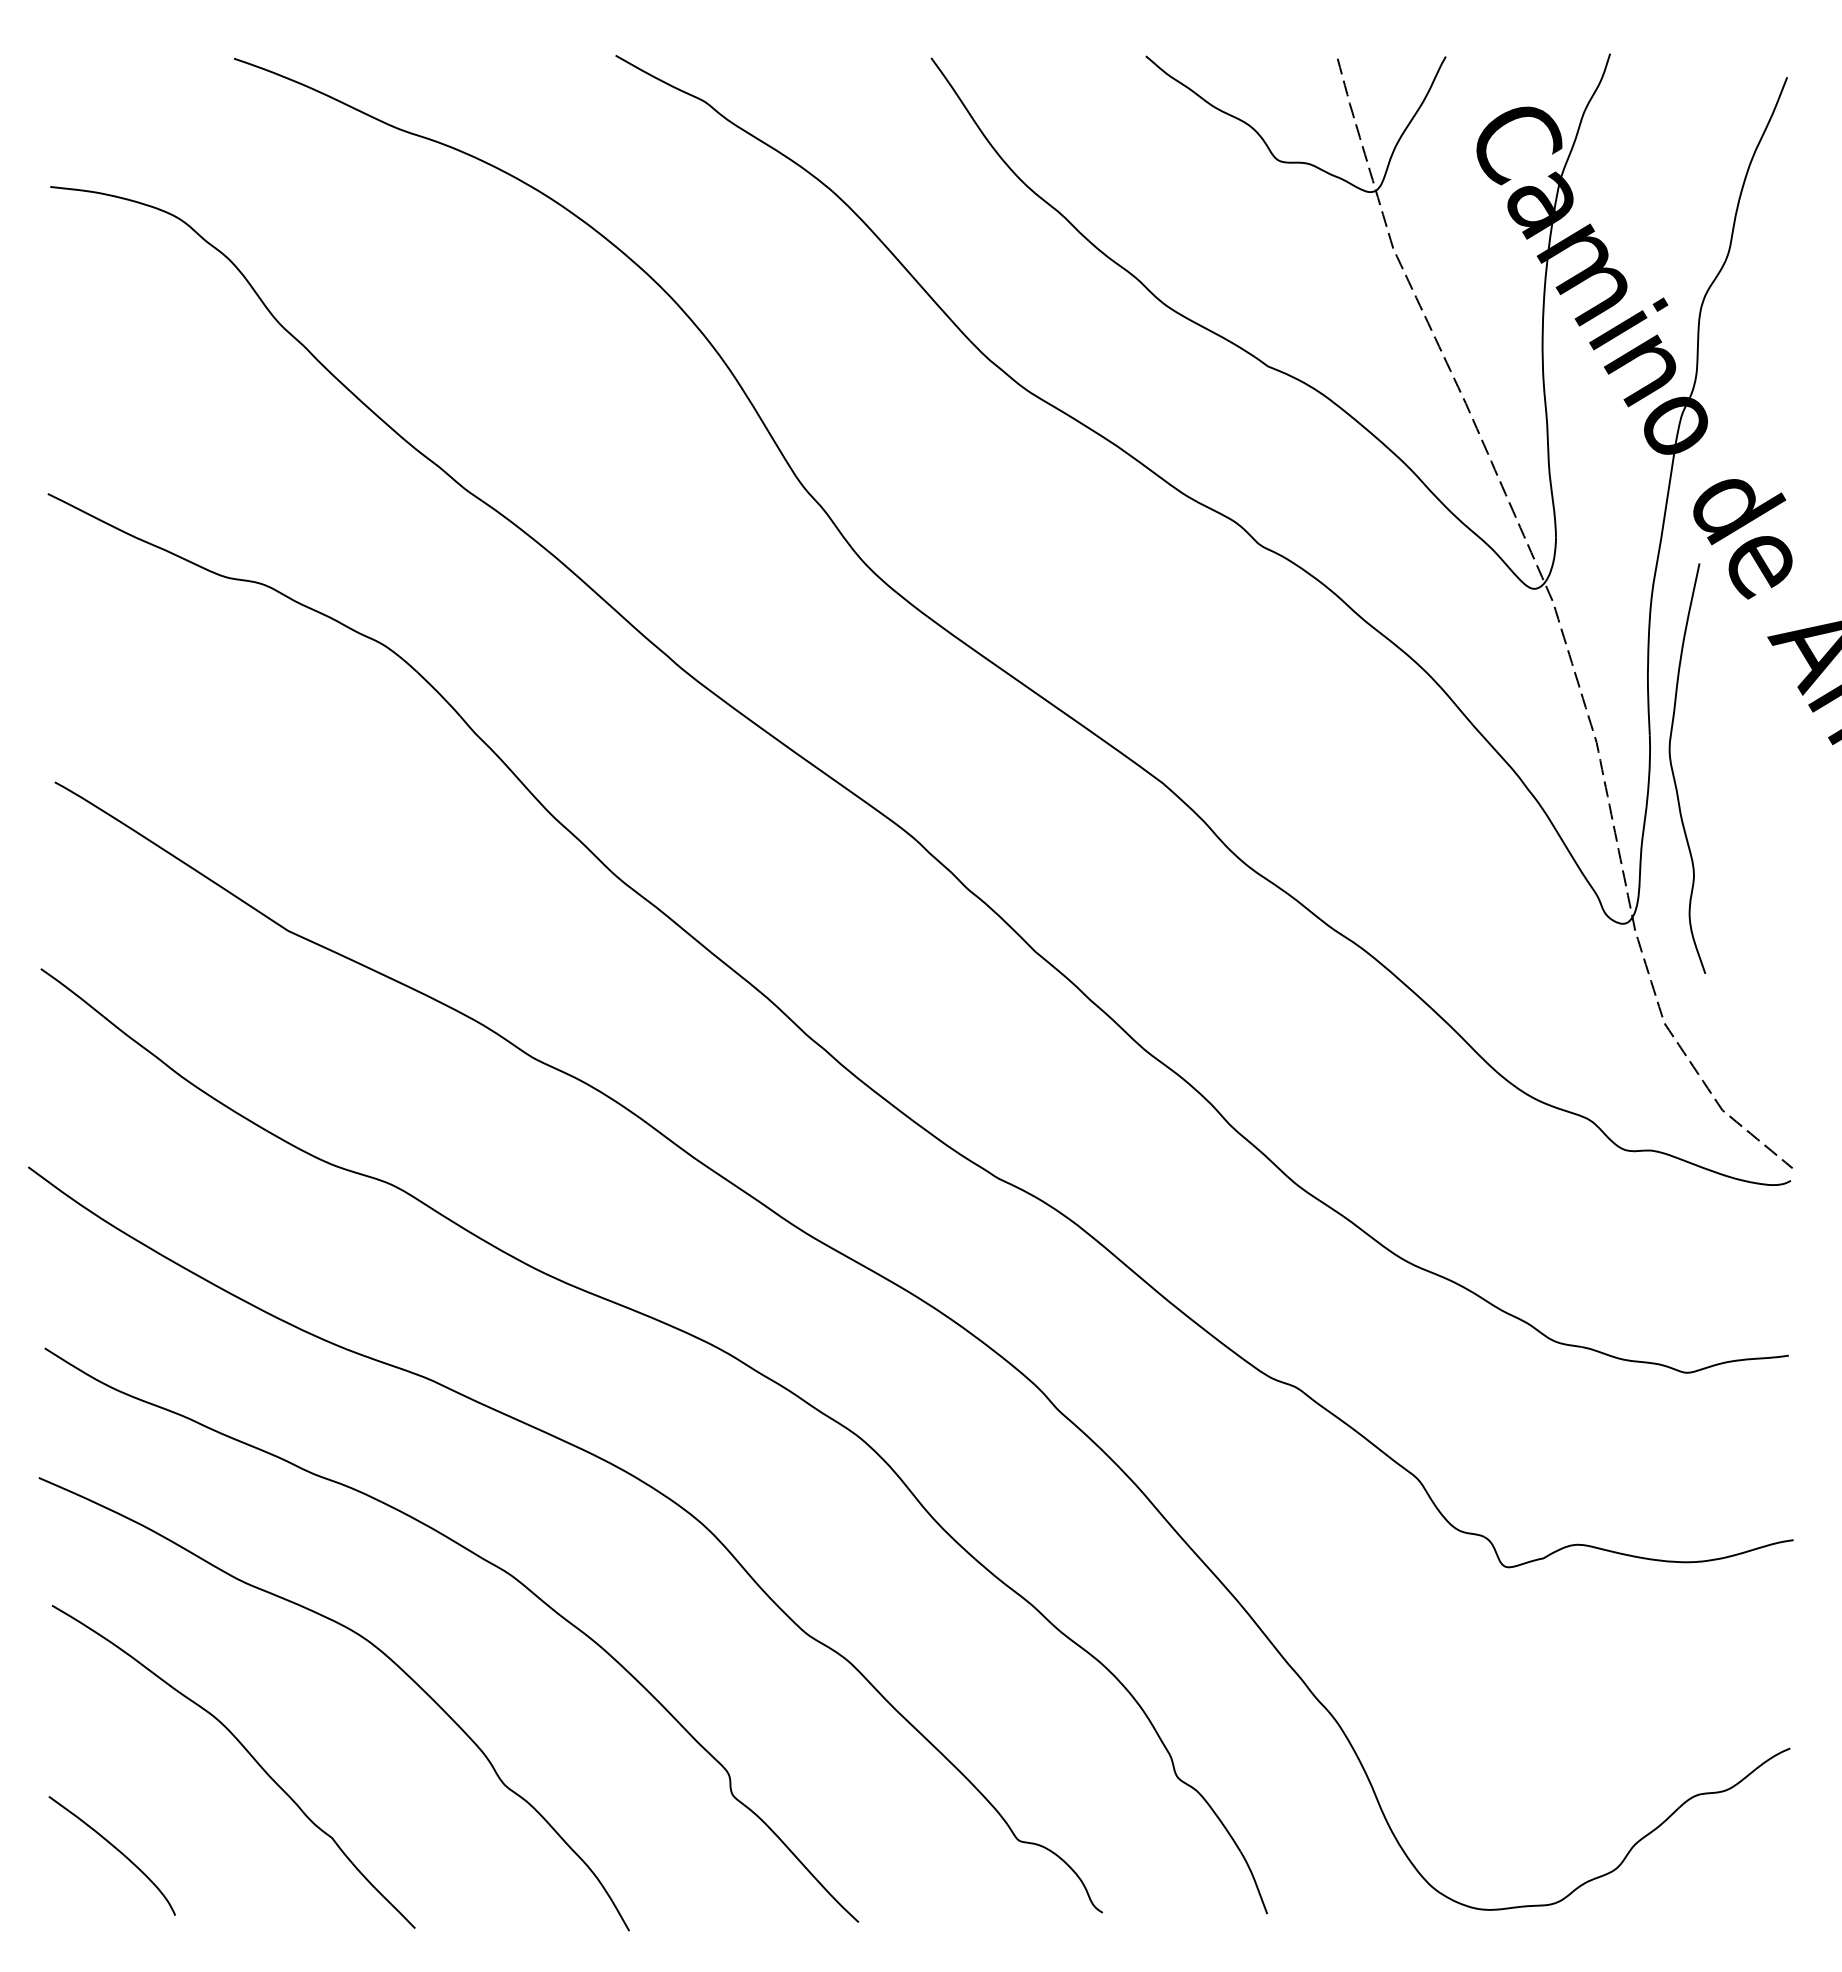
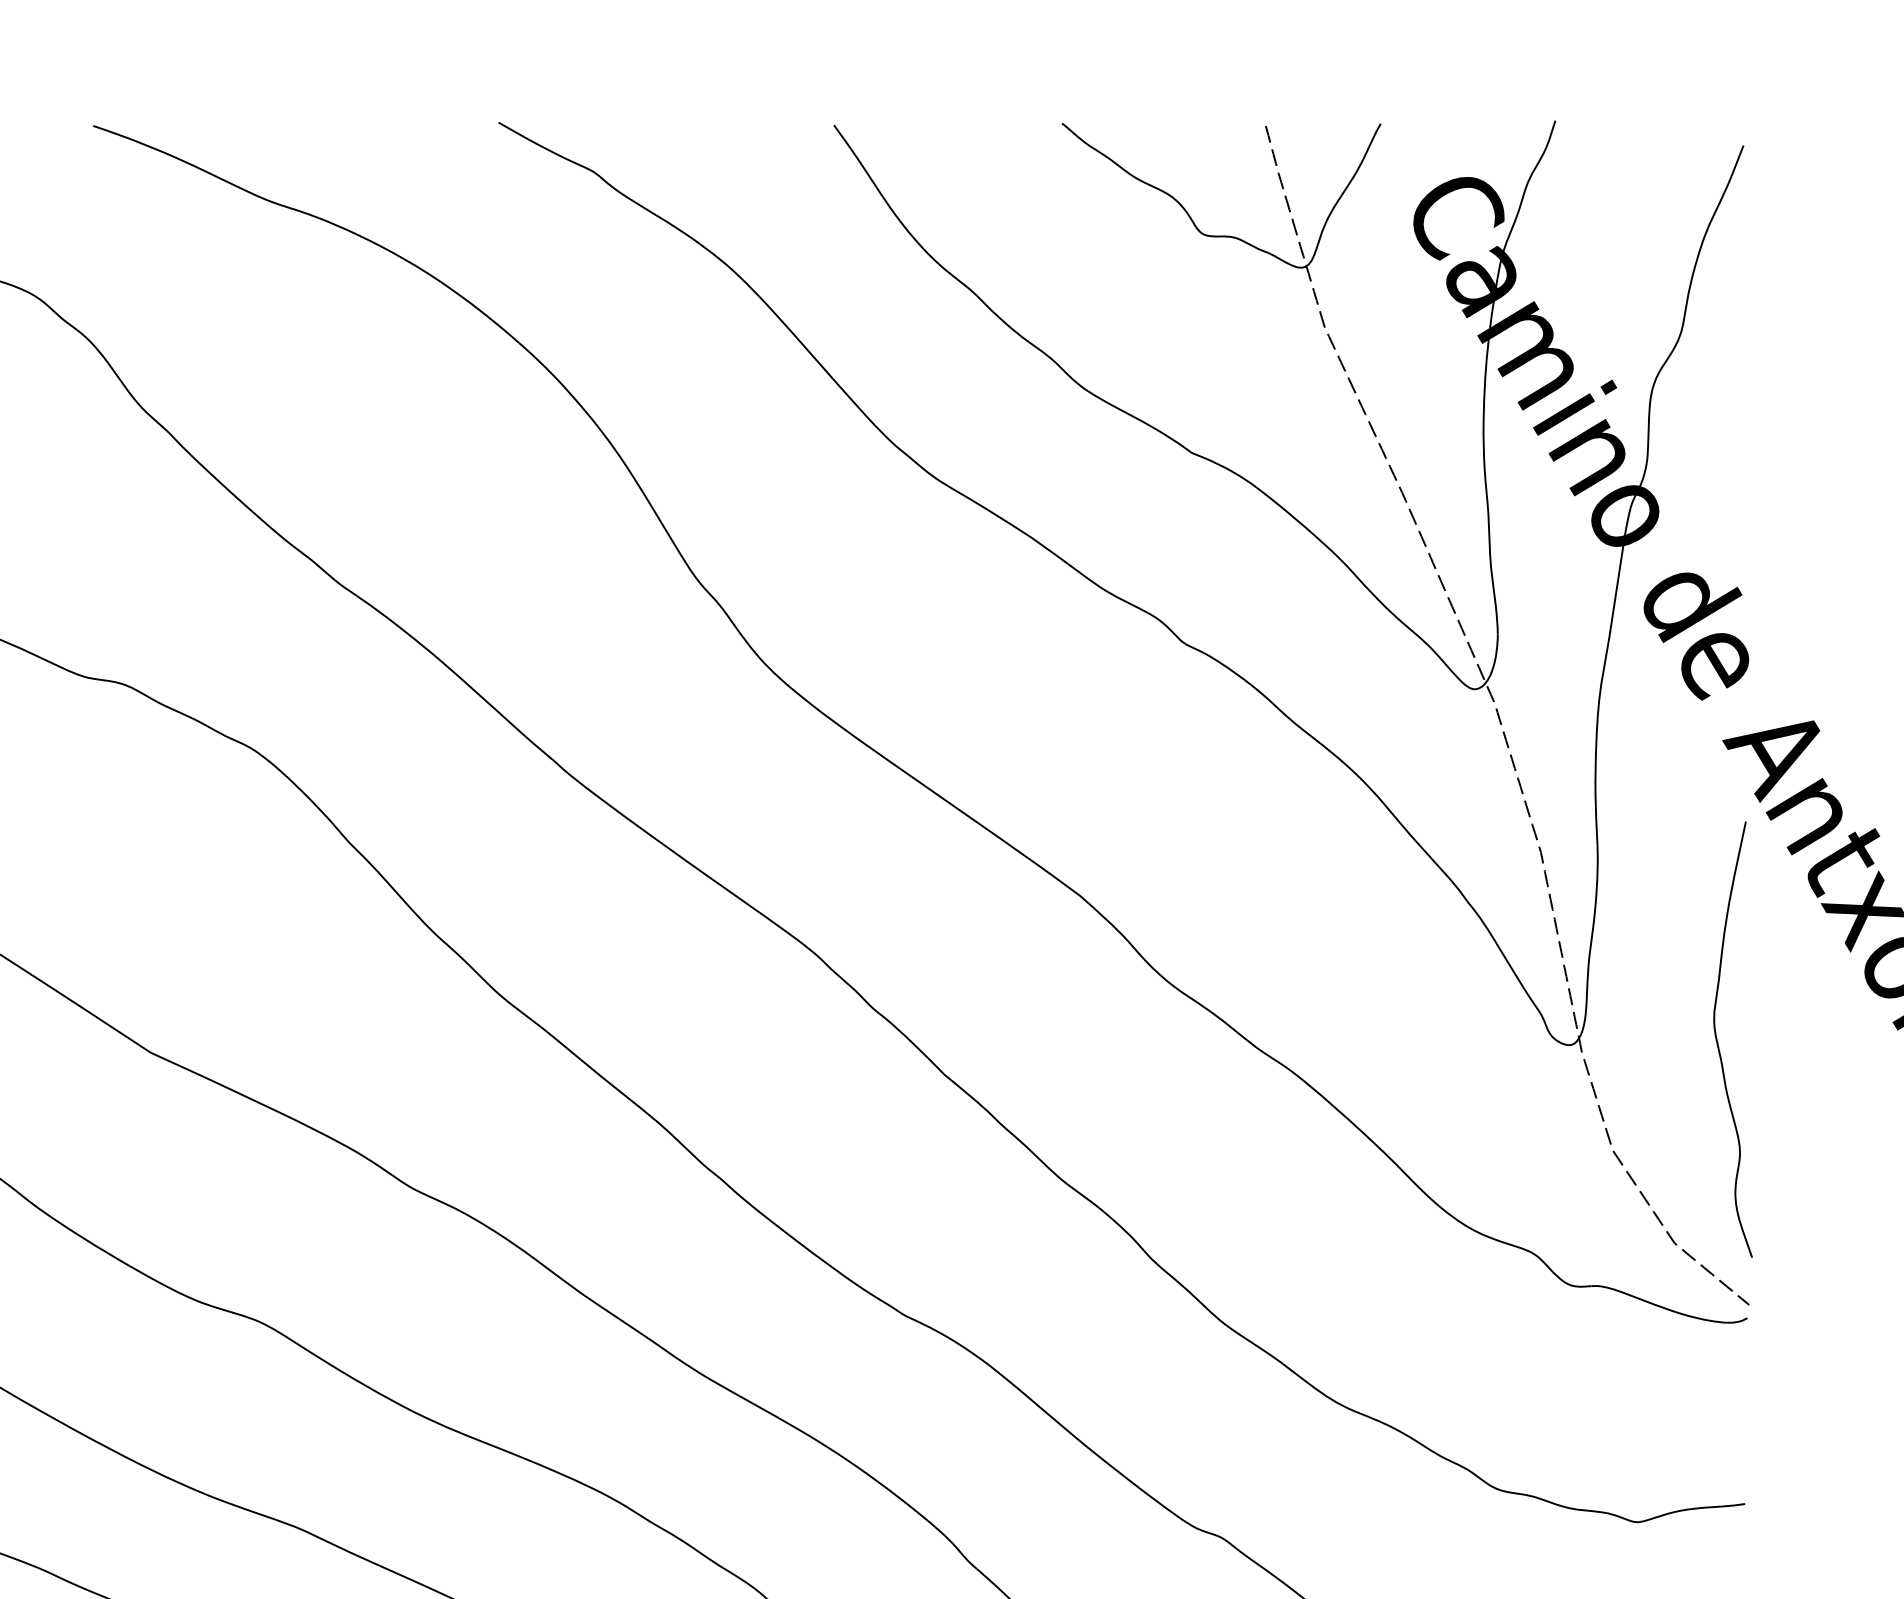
curve: (1673, 769) -> (1718, 1040), moved

